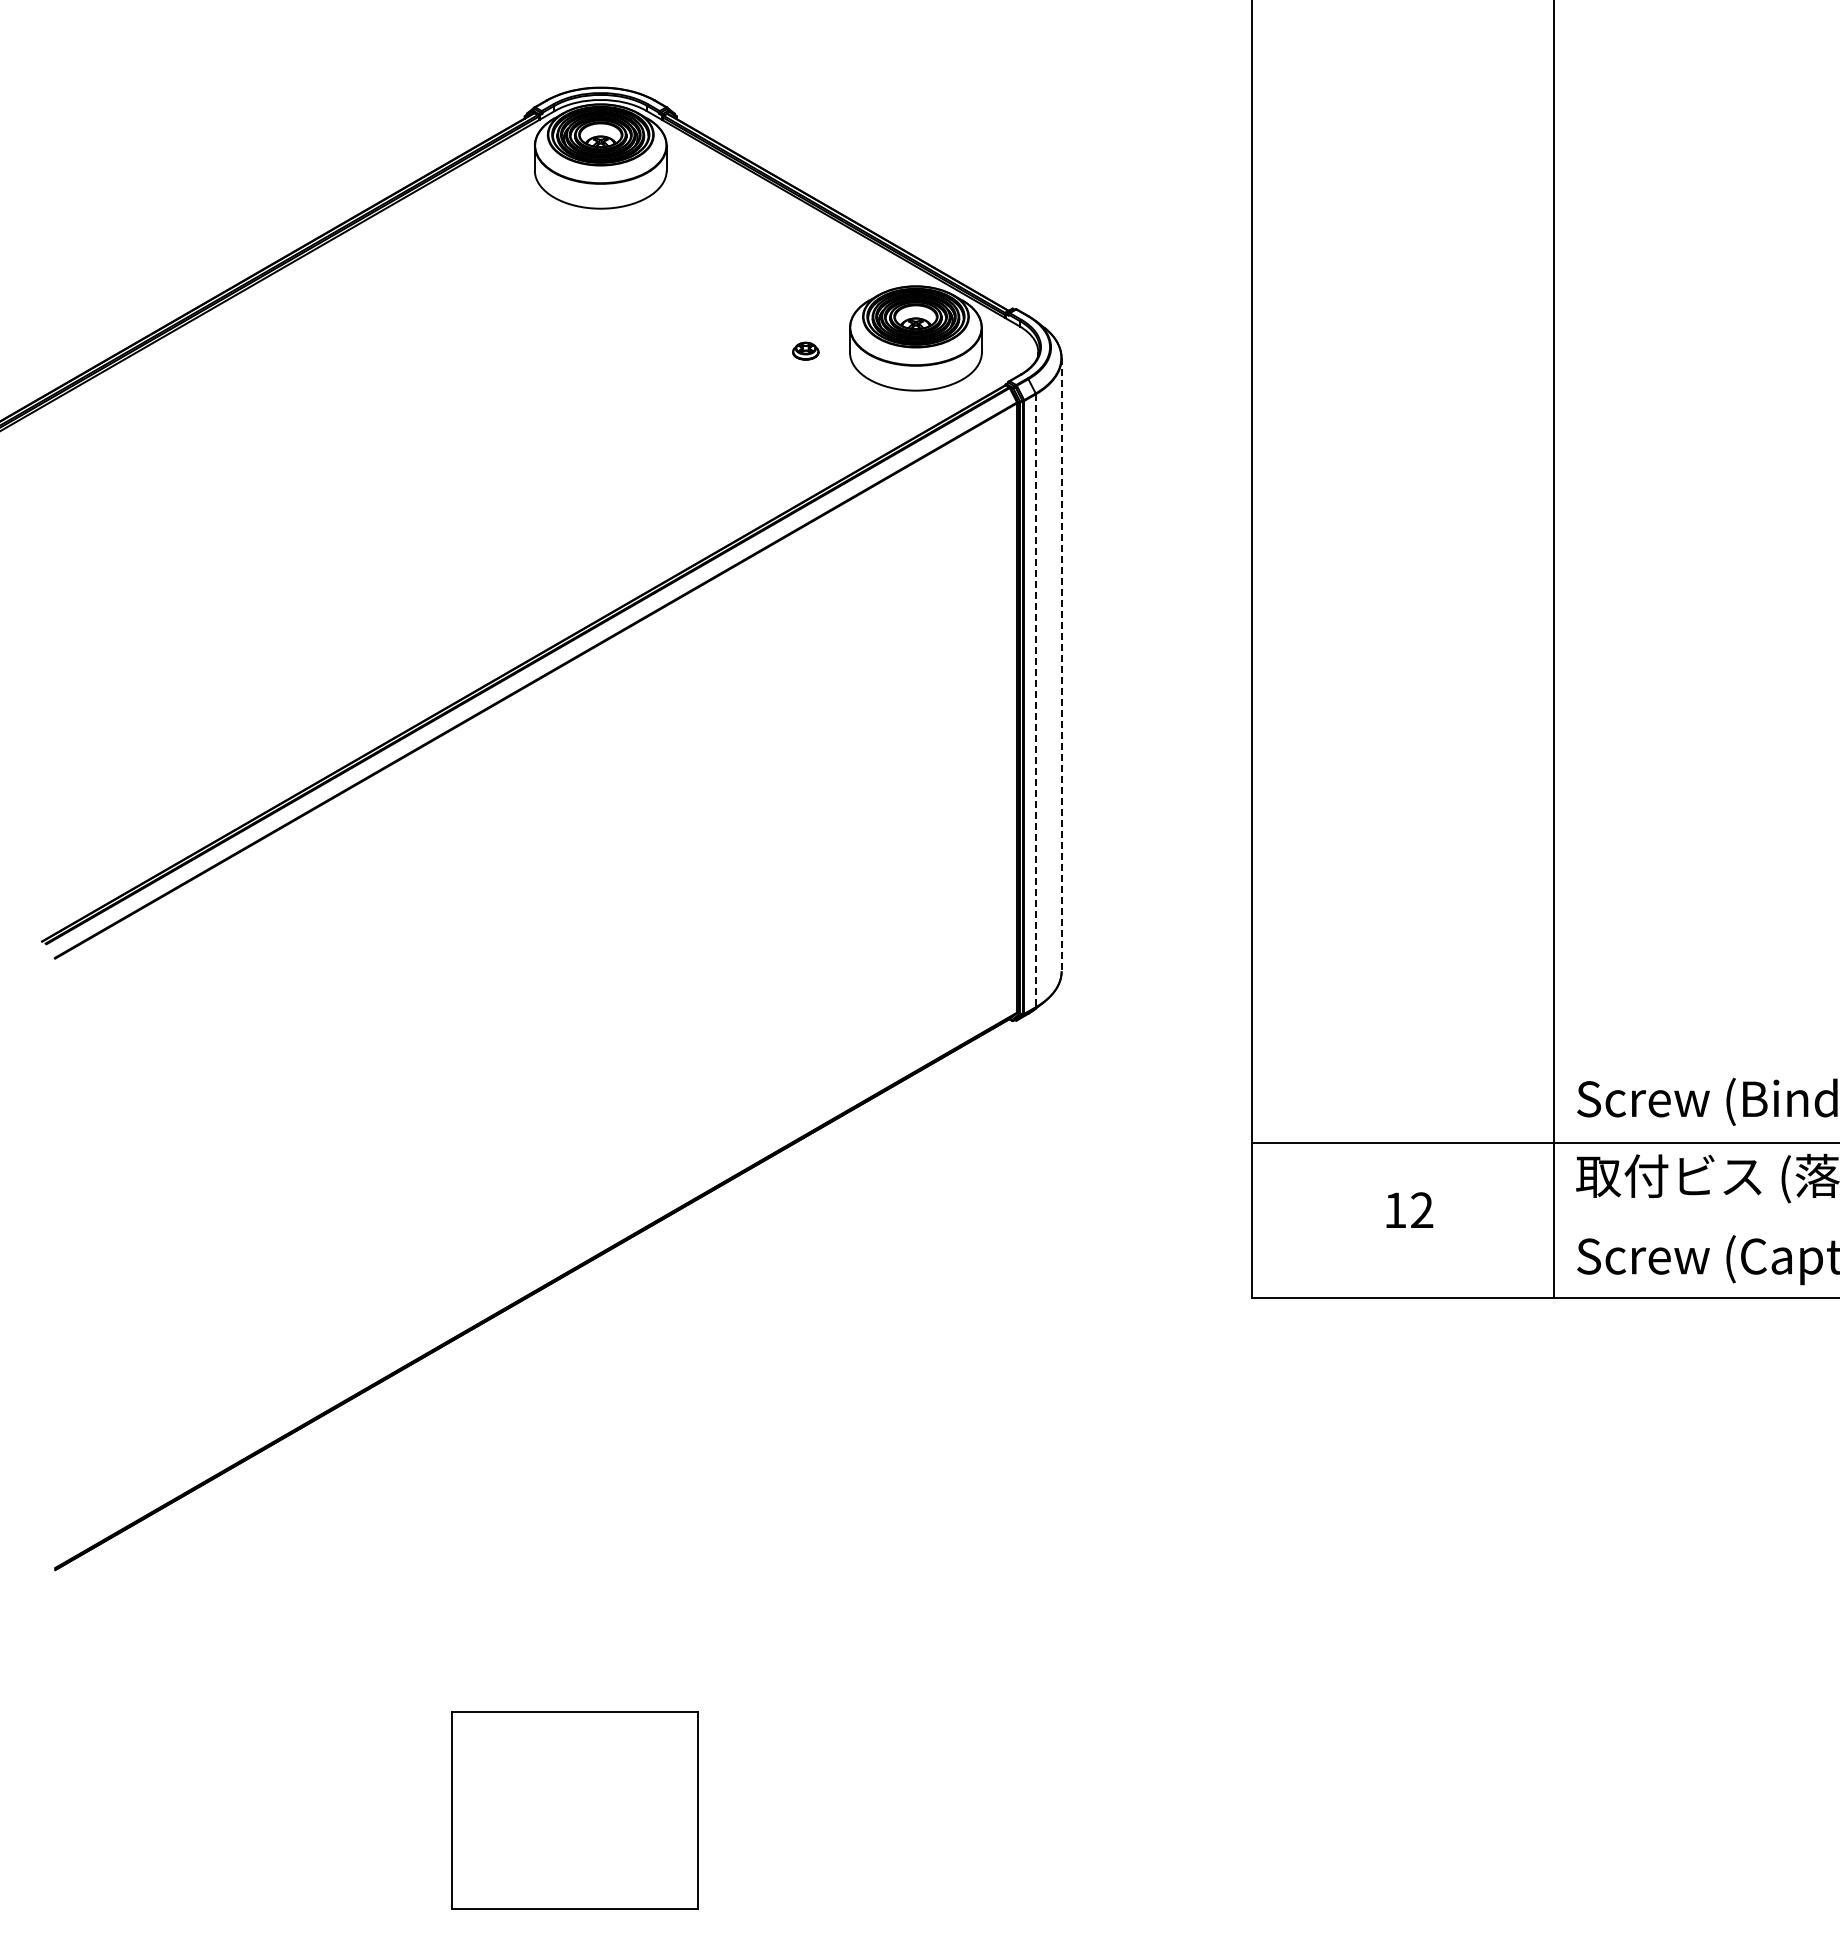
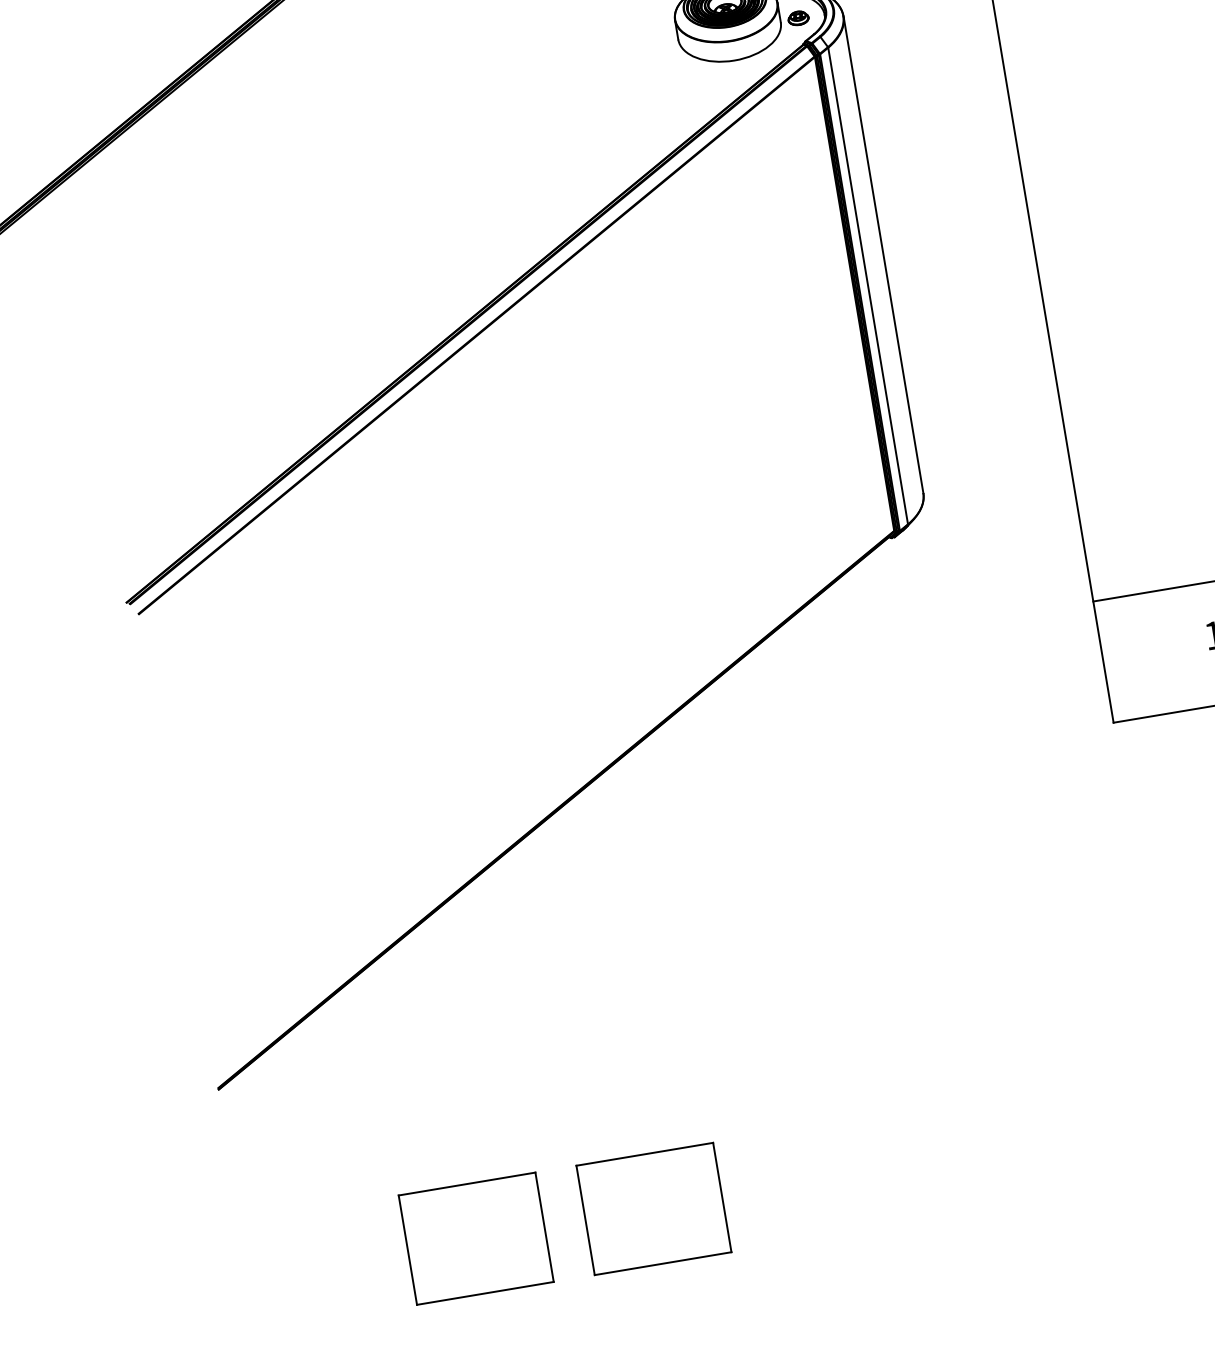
part: (805, 350) -> (798, 17), moved
line: (1061, 665) -> (883, 255), dashed -> solid
line: (1035, 701) -> (867, 286), dashed -> solid
part: (345, 1810) -> (475, 1238), added
part: (574, 1810) -> (653, 1209), size x0.71

